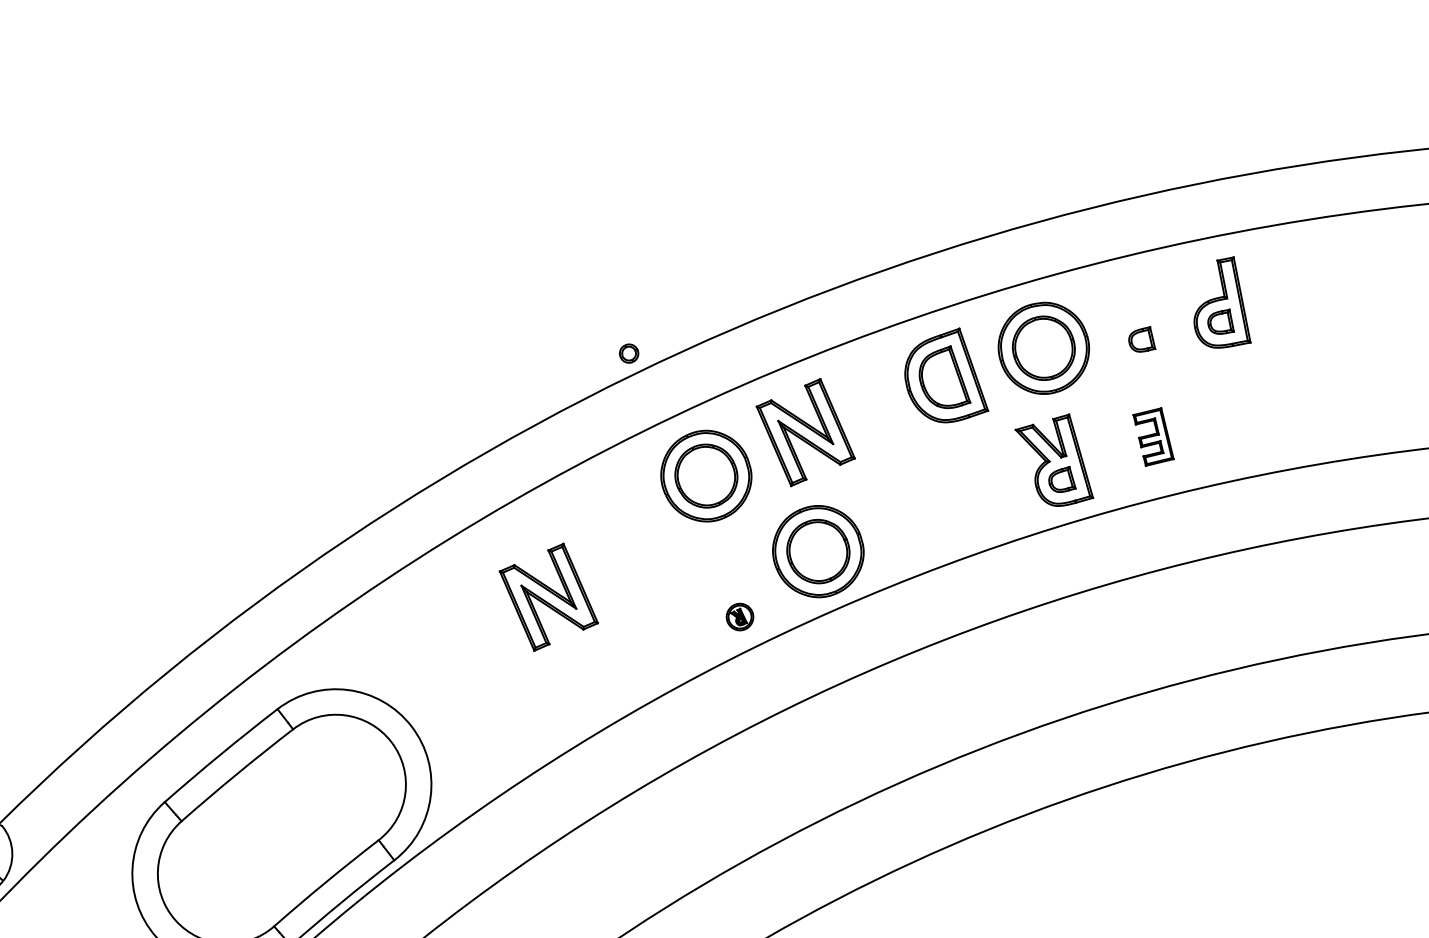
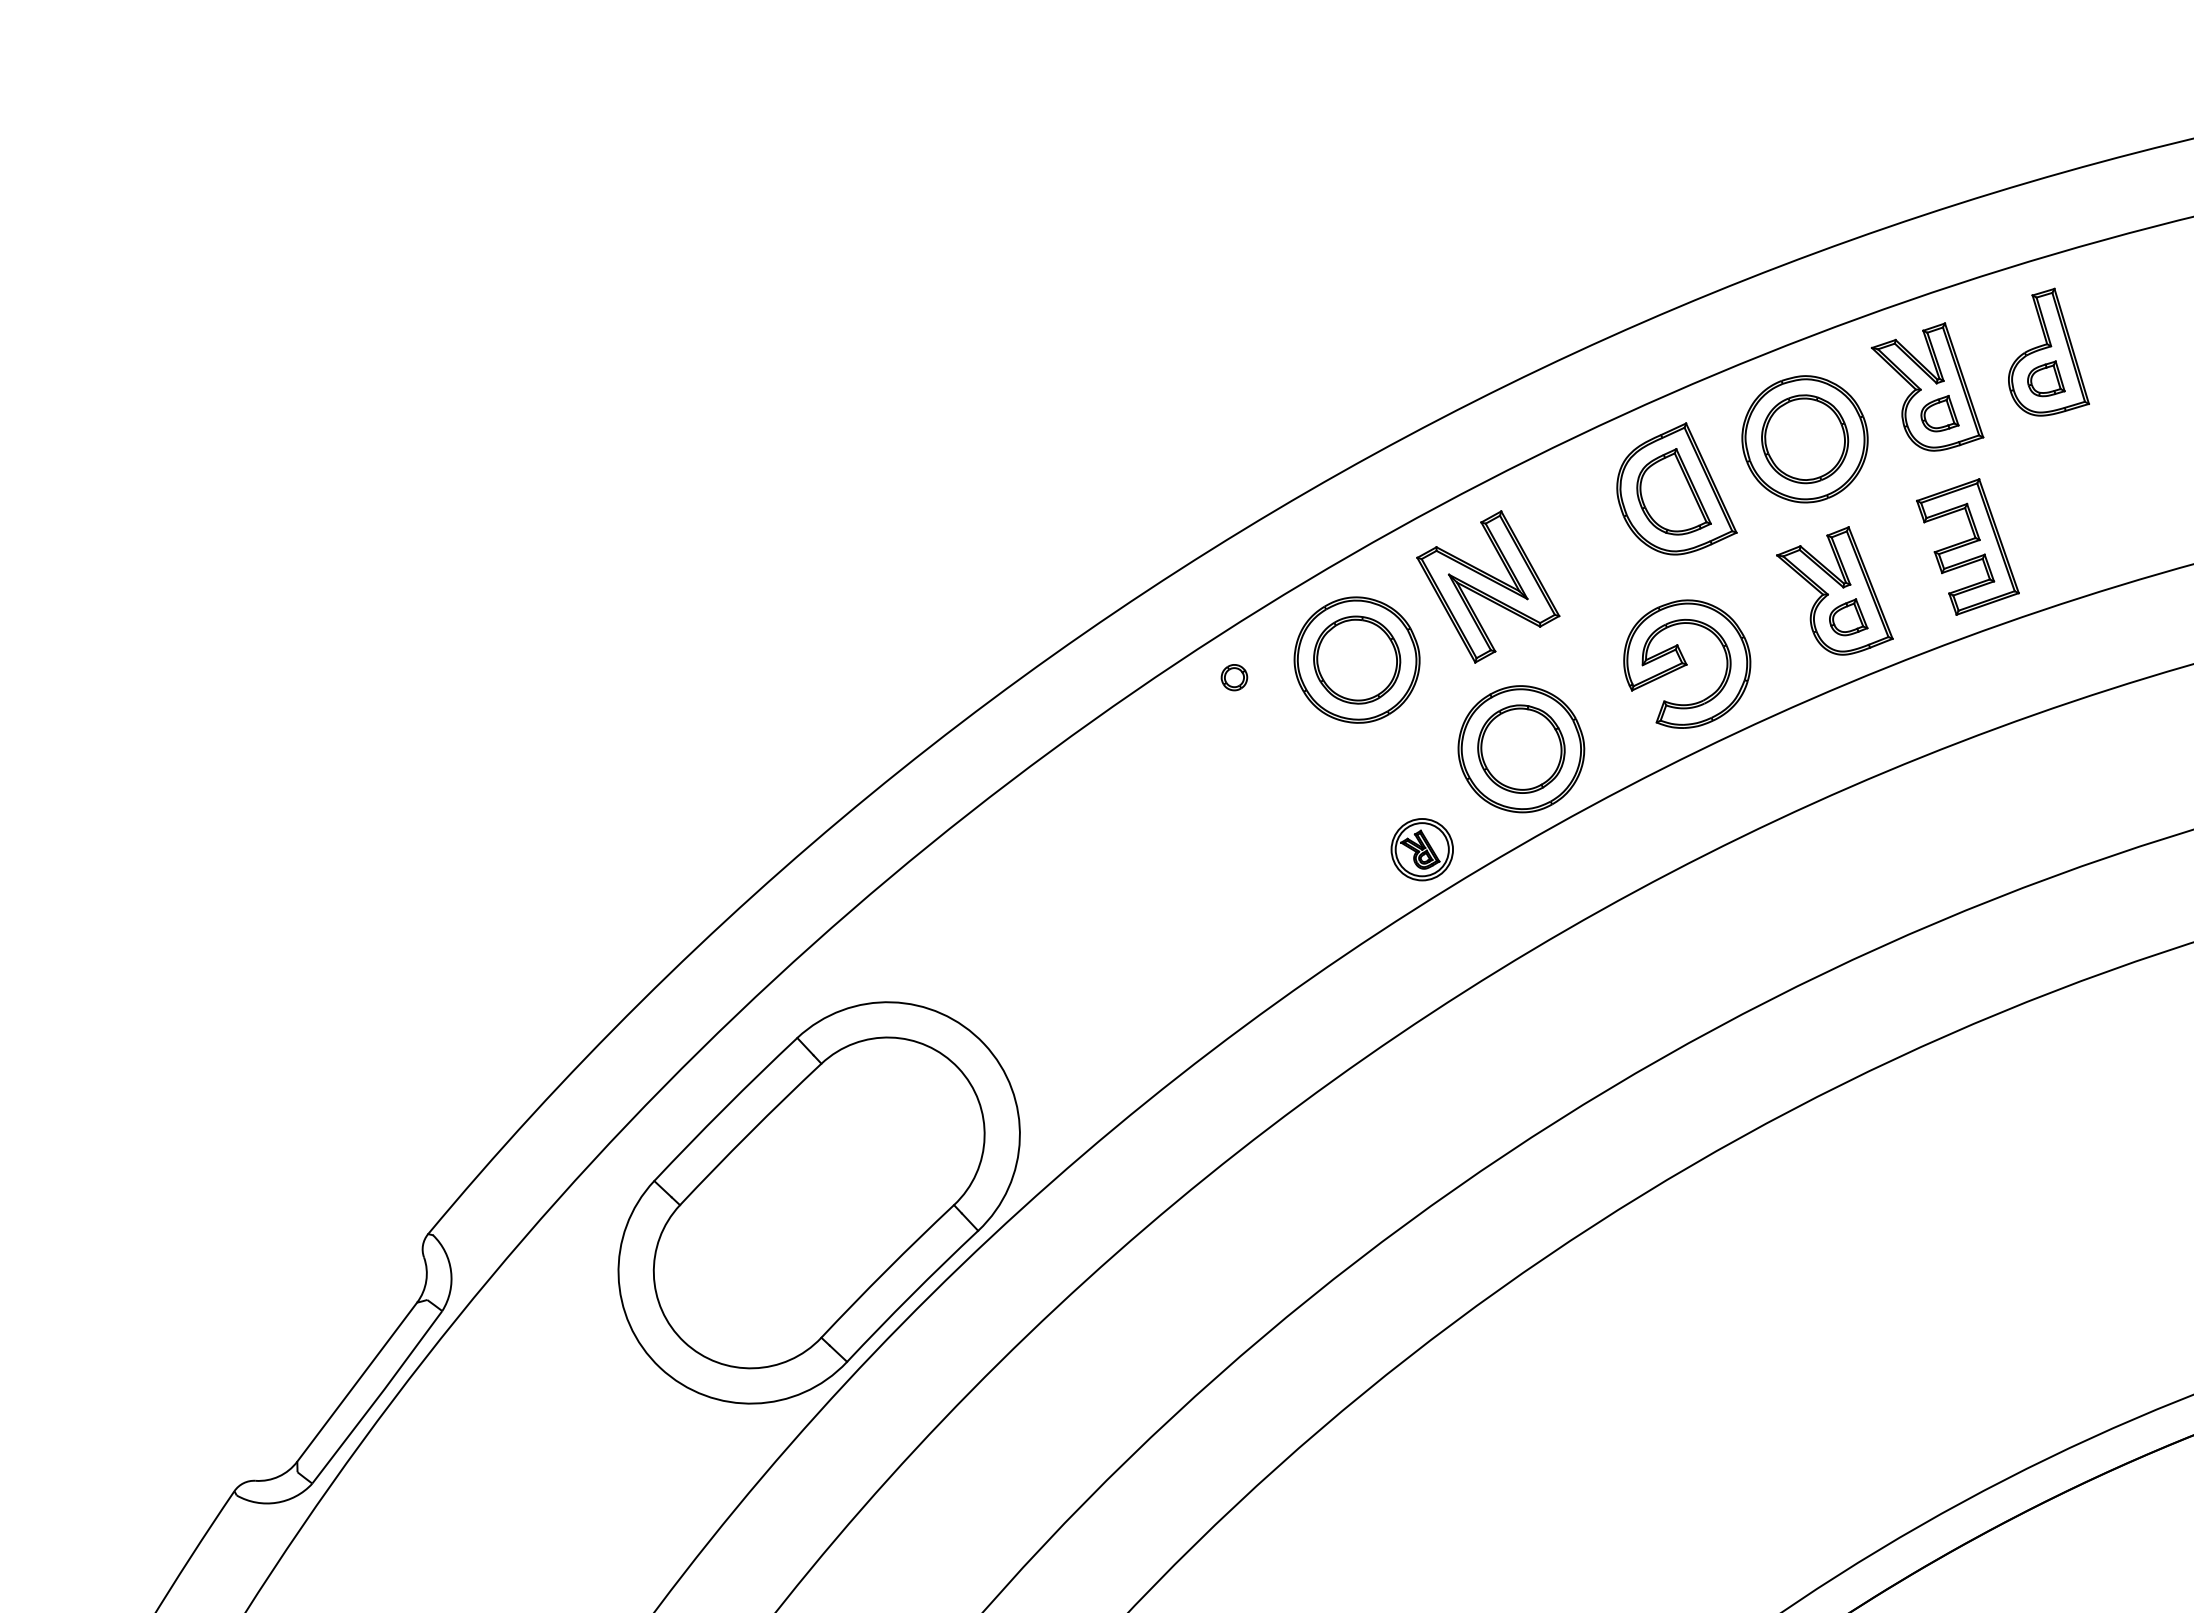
part: (1135, 318) -> (1927, 386), added
part: (629, 353) -> (1234, 677), moved
part: (1153, 436) -> (1967, 546), size x1.67
part: (943, 501) -> (1687, 663), added
part: (549, 597) -> (1156, 847), removed
part: (739, 616) -> (1421, 849), size x1.67

